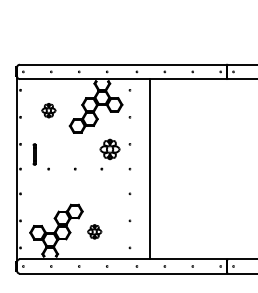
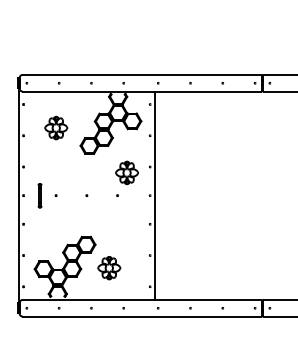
part: (49, 110) -> (56, 127), size x1.43
part: (34, 154) -> (39, 195), moved
line: (150, 168) -> (154, 195), moved
part: (94, 232) -> (109, 268), size x1.43

